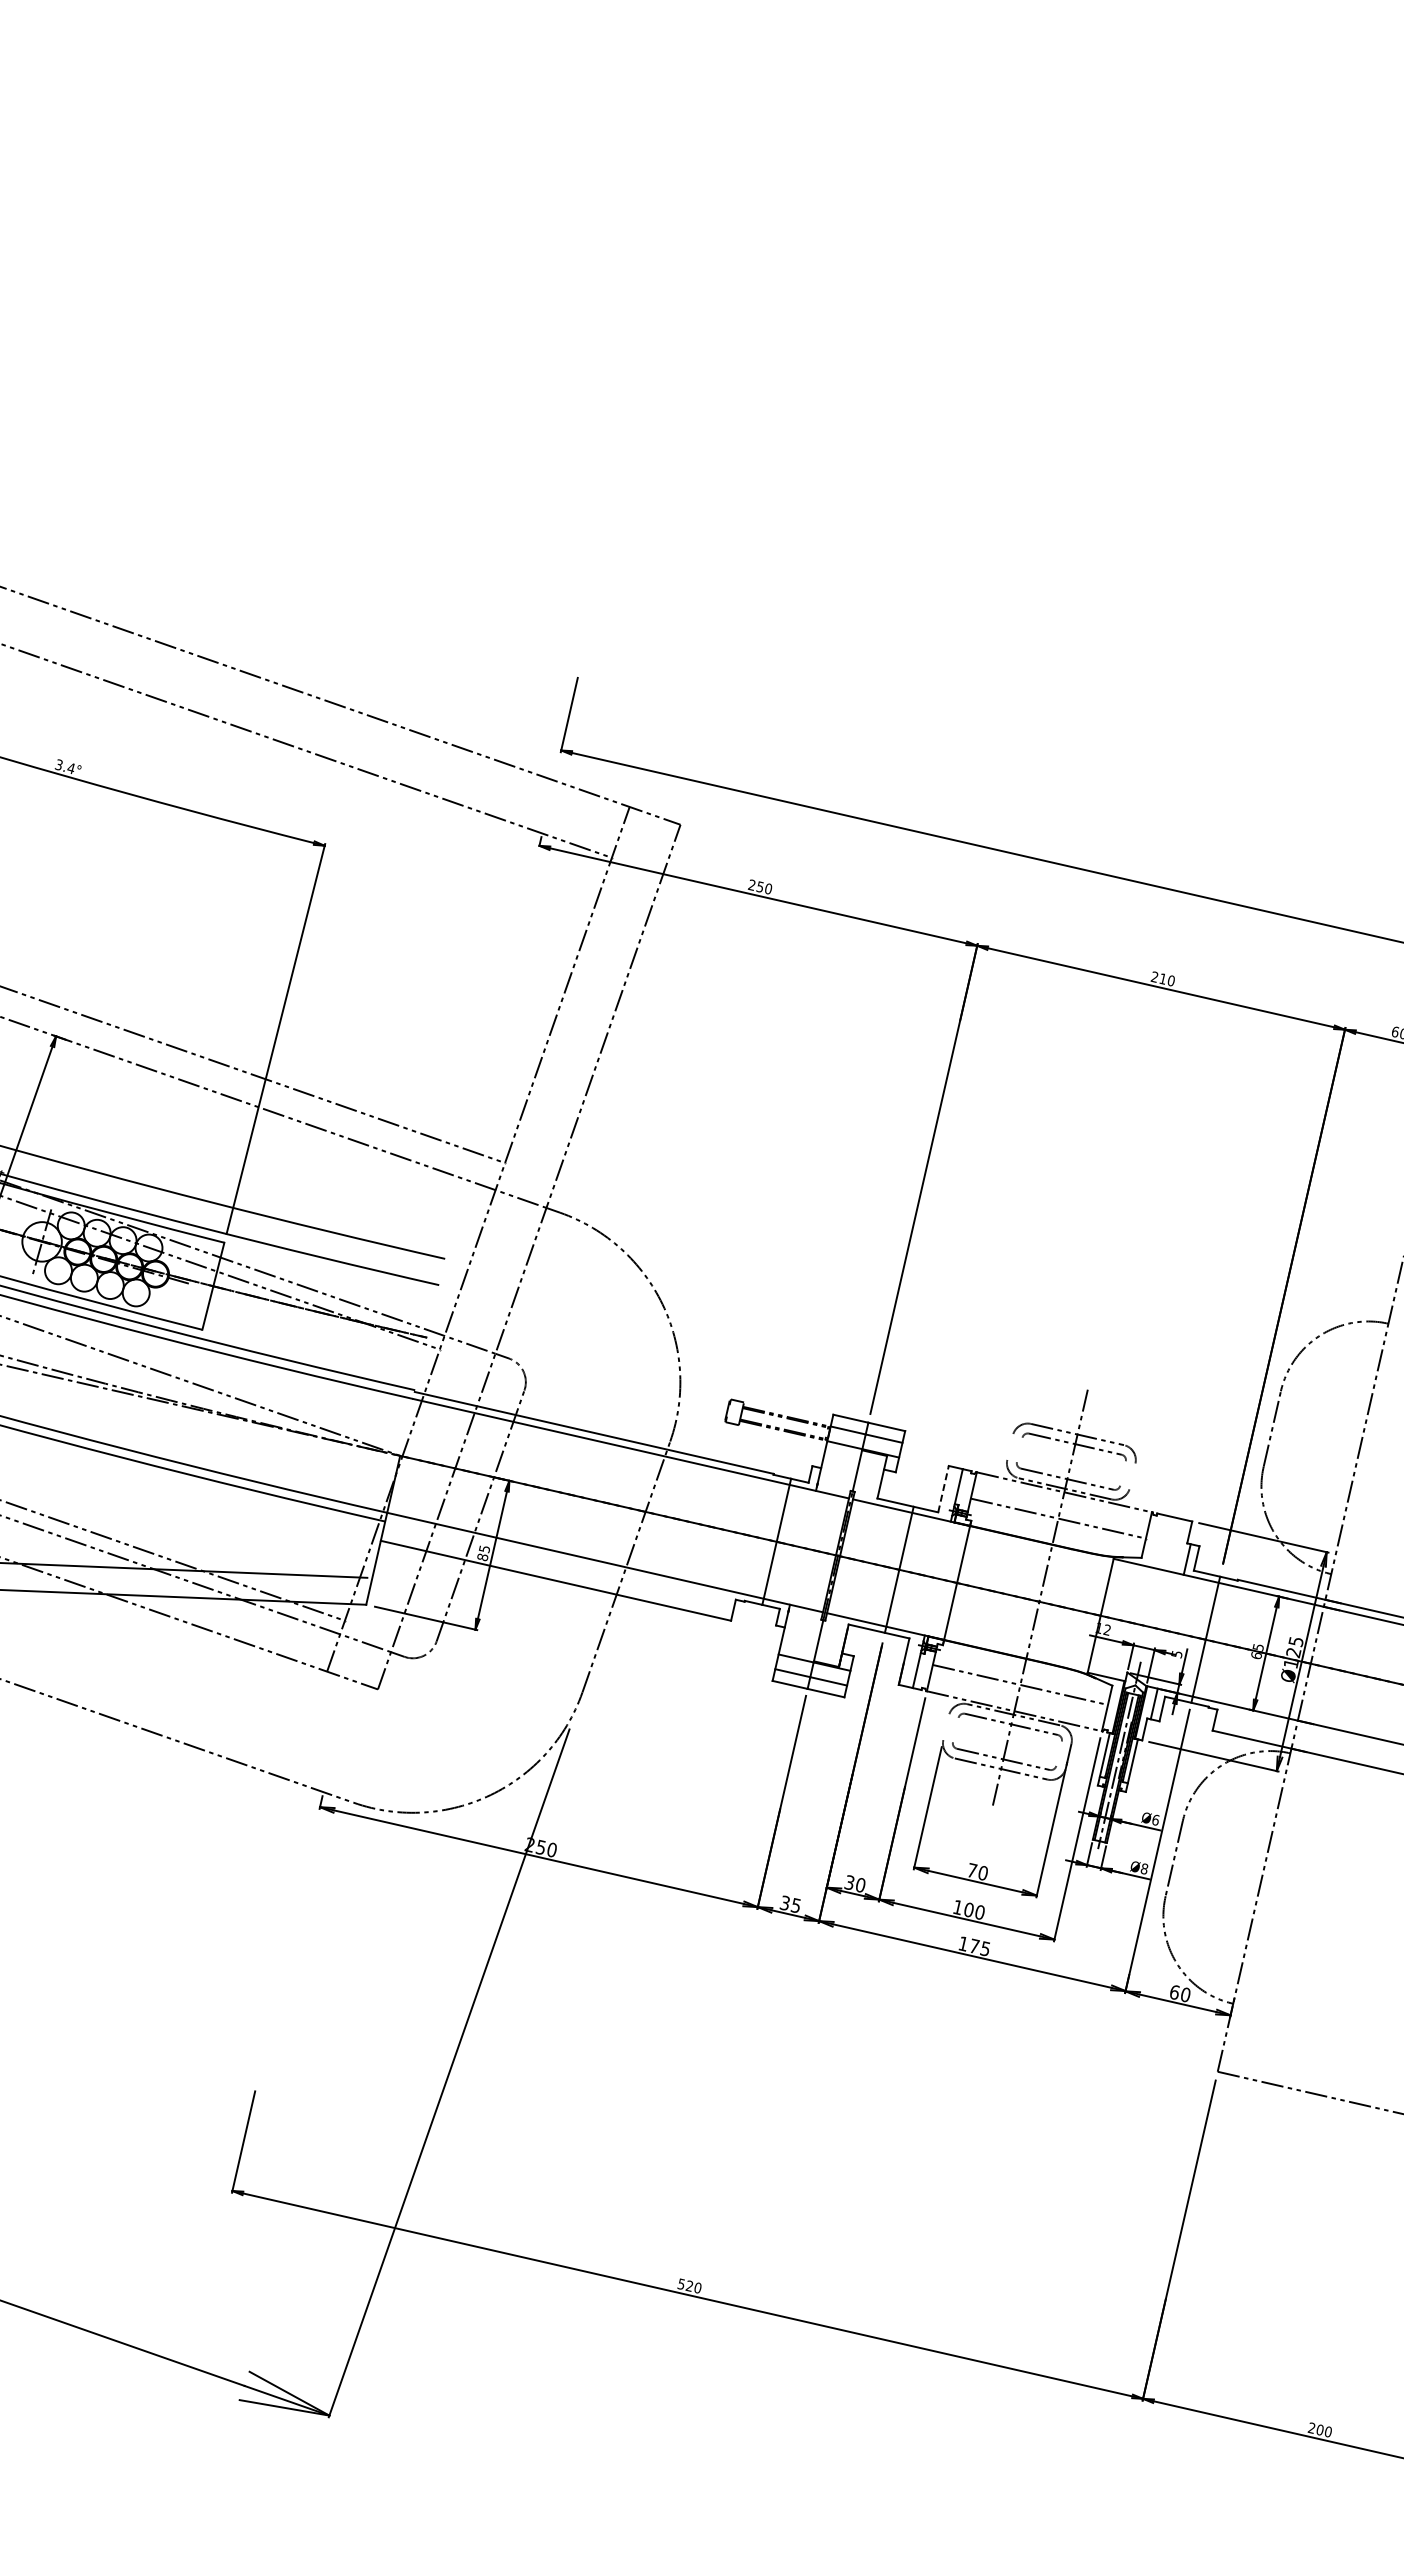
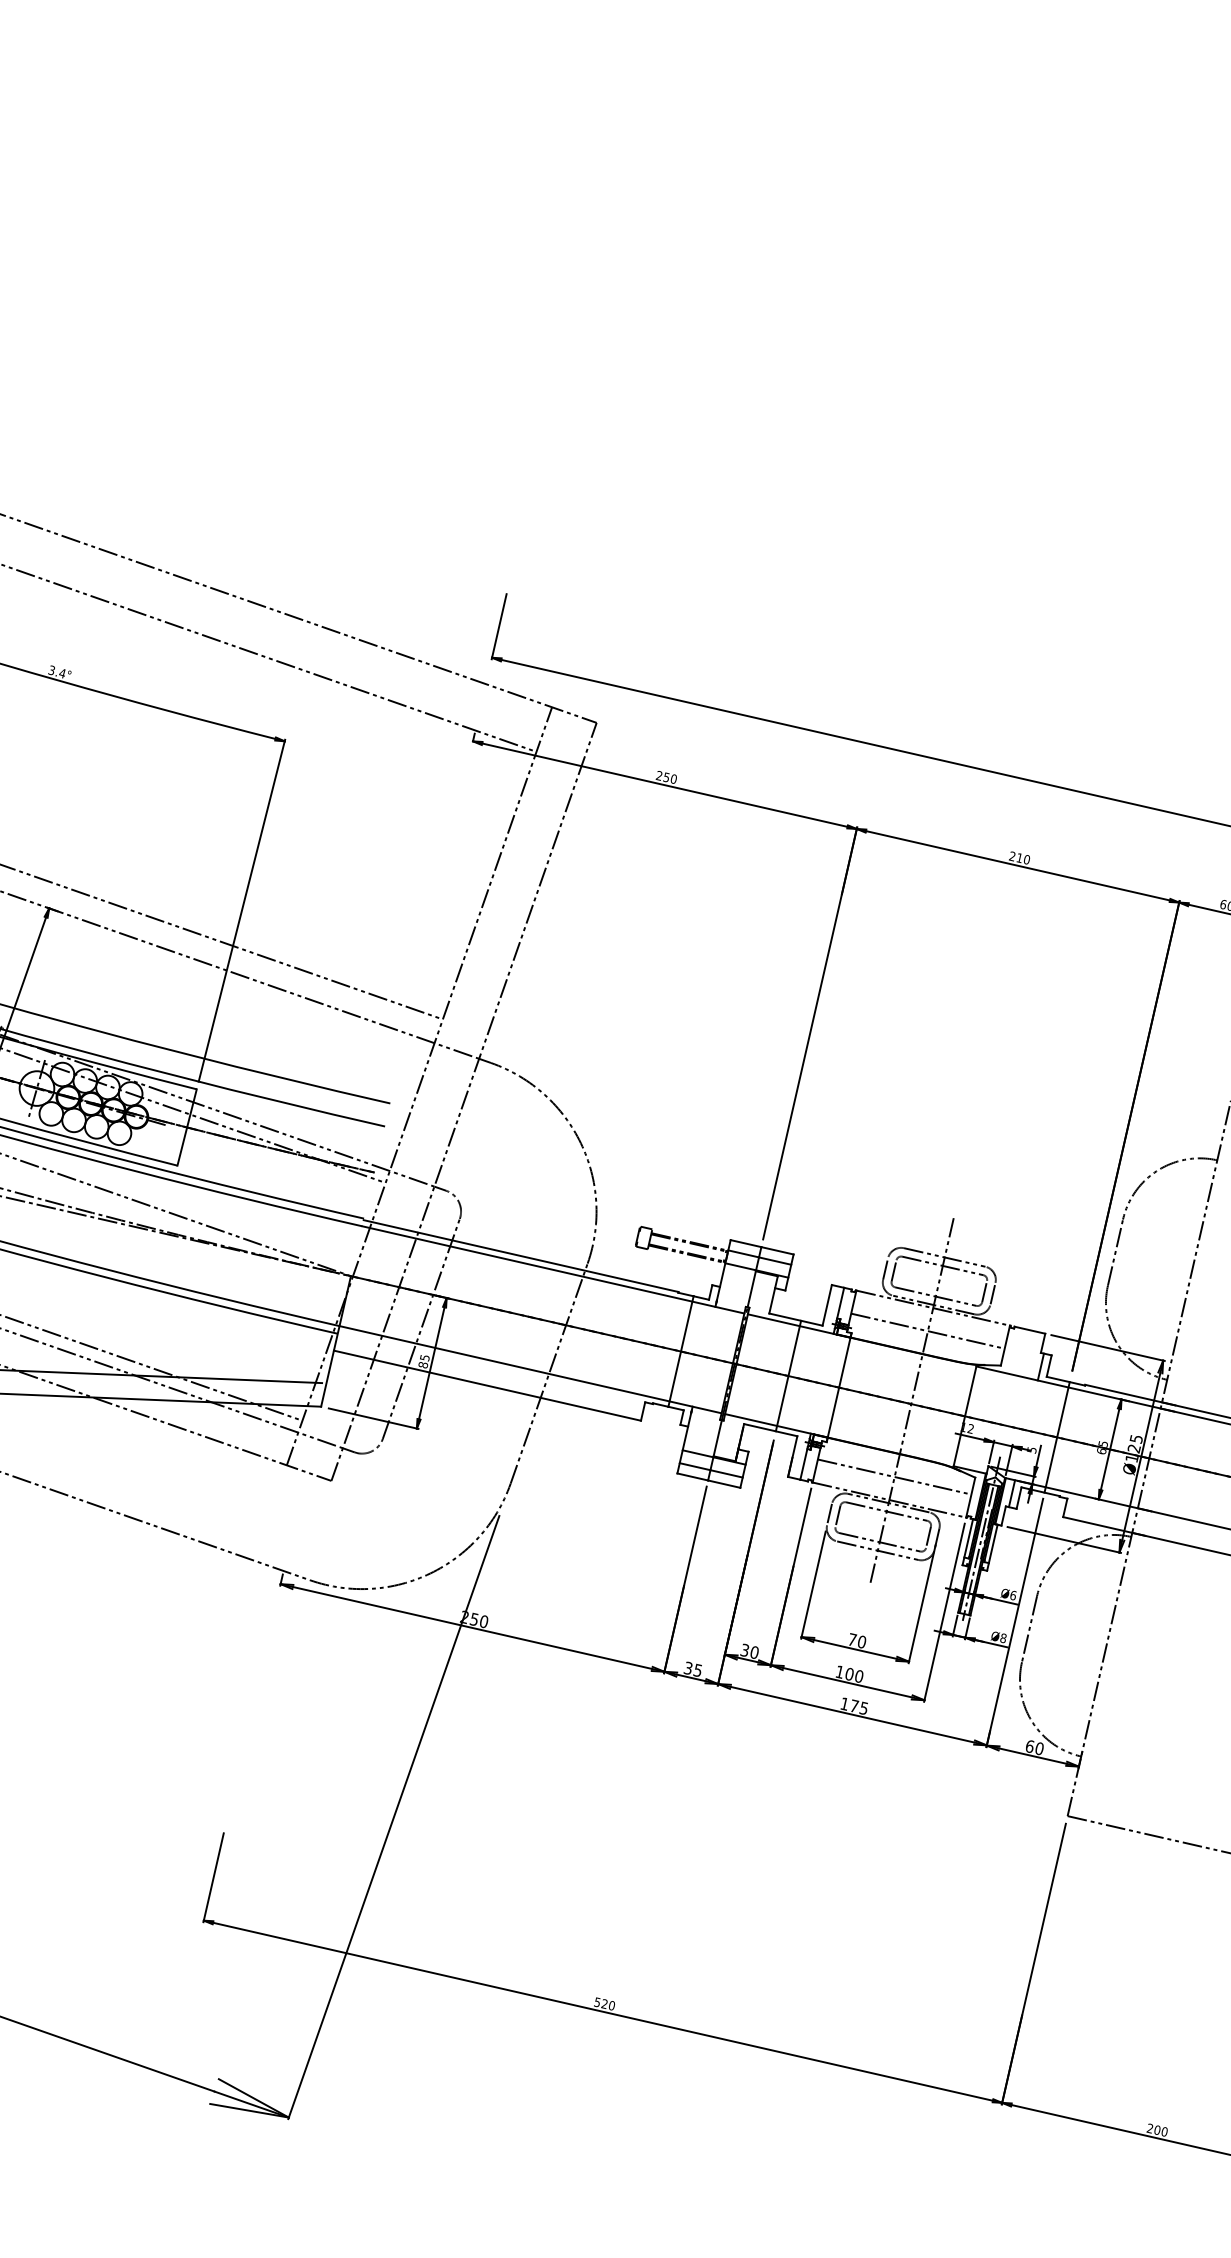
line: (1009, 1447) -> (885, 1268), added
line: (1019, 1449) -> (893, 1270), added
line: (1122, 1473) -> (984, 1291), added
line: (1132, 1475) -> (992, 1293), added
line: (943, 1489) -> (827, 1305), dashed -> solid
line: (945, 1727) -> (828, 1514), added
line: (955, 1729) -> (837, 1516), added
line: (1058, 1753) -> (928, 1537), added

